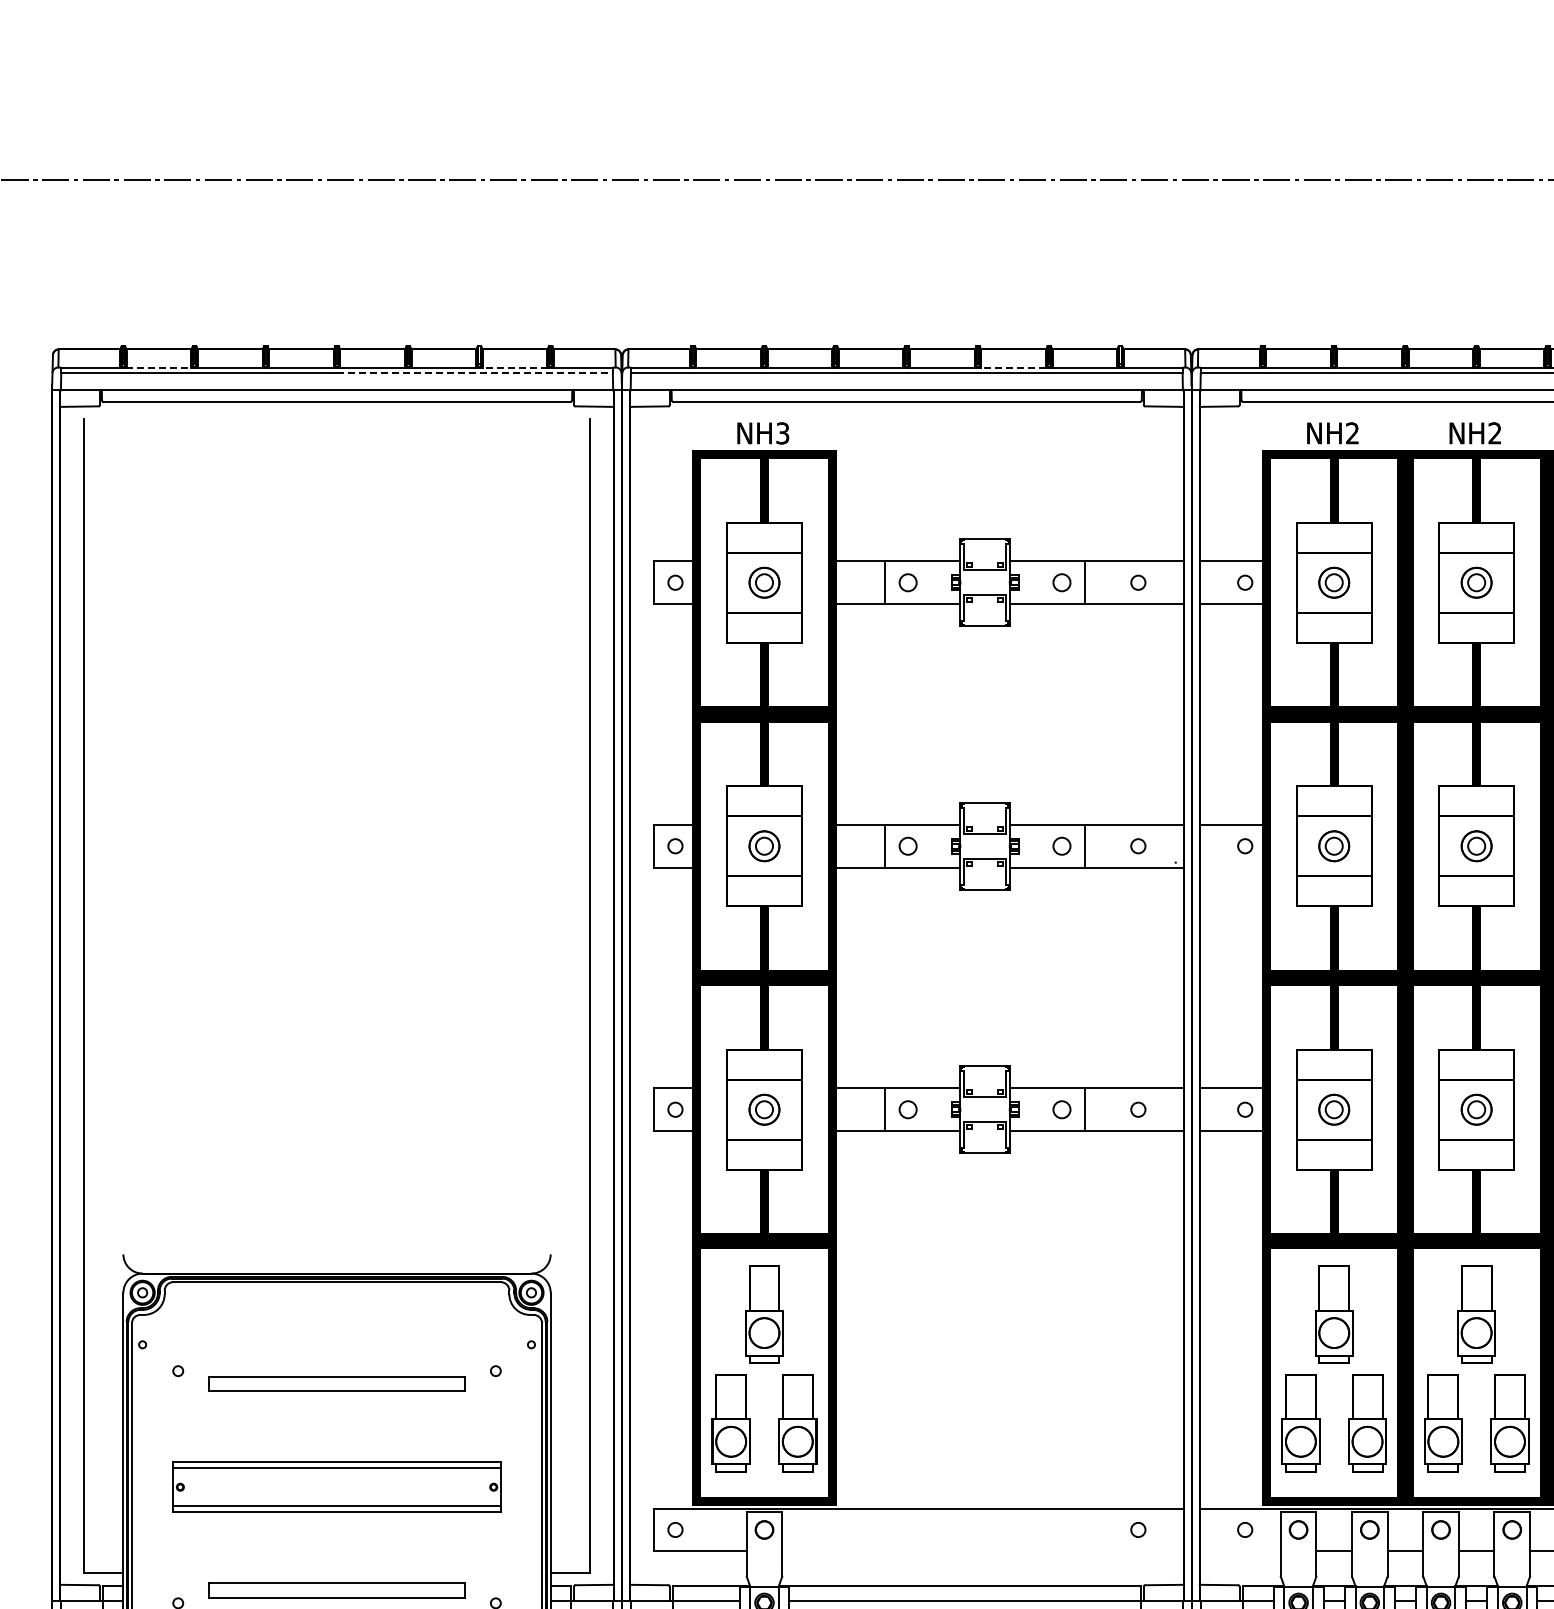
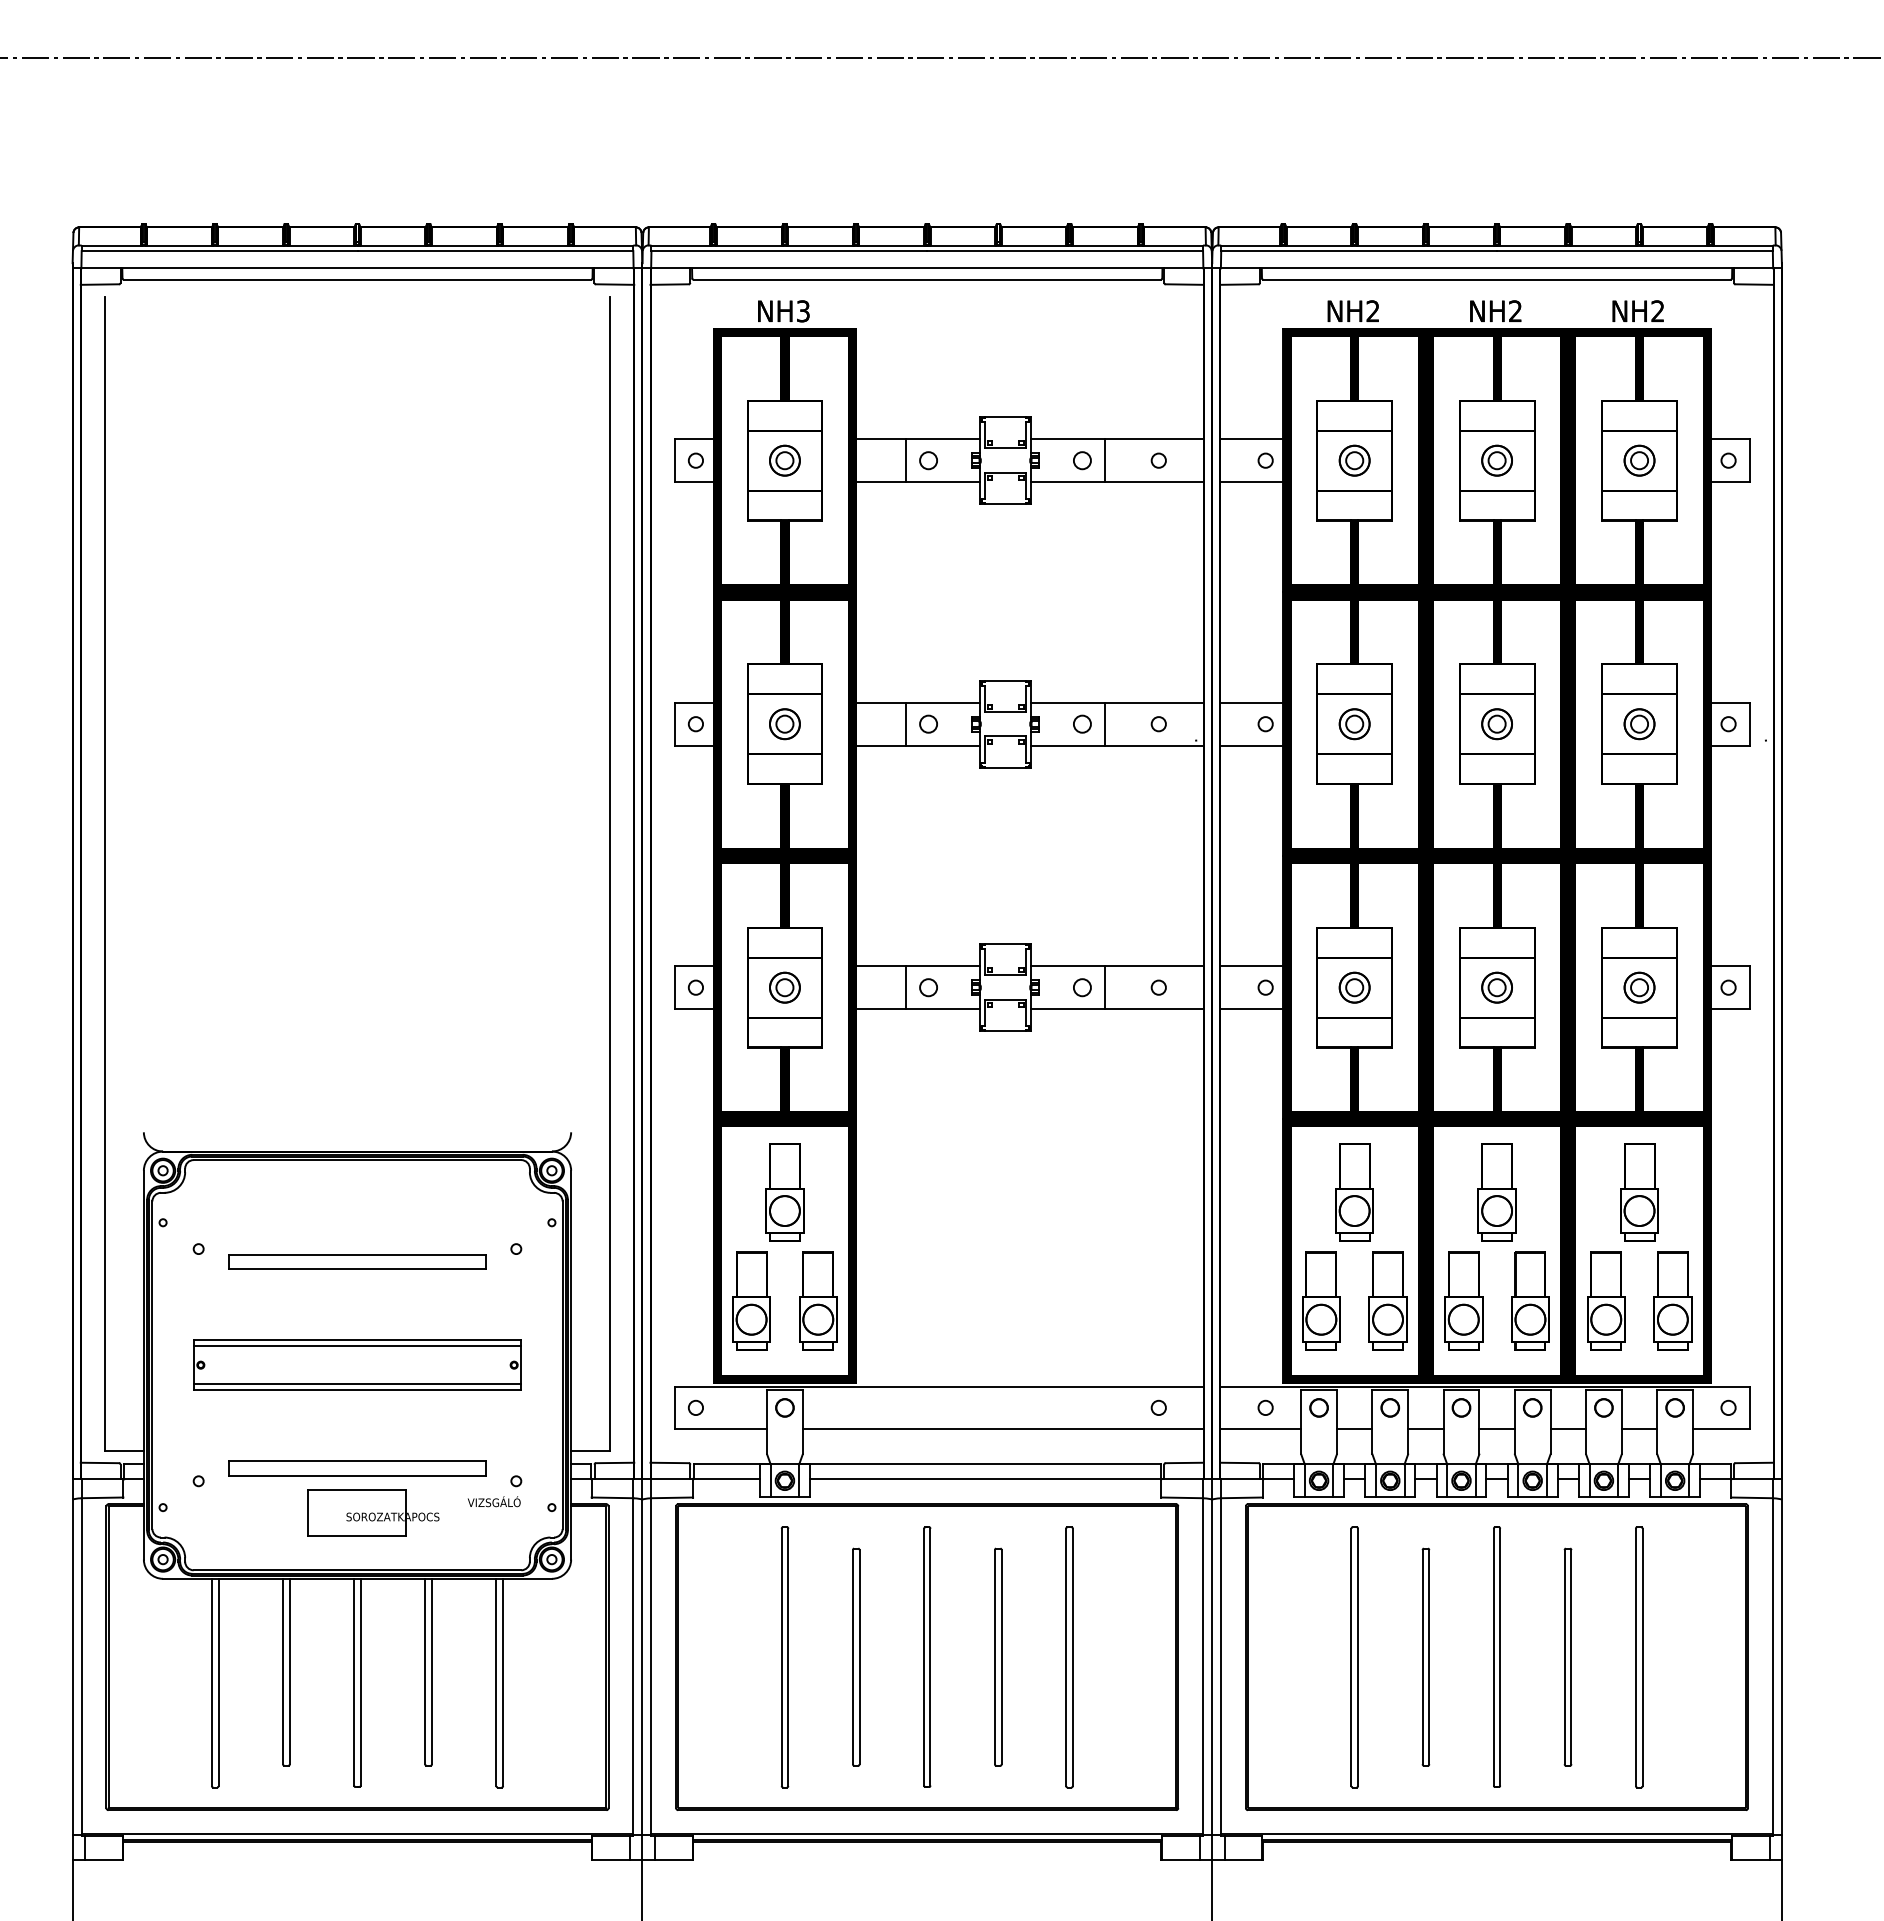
line: (159, 367) -> (179, 245), dashed -> solid
line: (515, 367) -> (535, 245), dashed -> solid
line: (1014, 367) -> (1034, 245), dashed -> solid
line: (475, 373) -> (495, 251), dashed -> solid
line: (1231, 867) -> (1251, 745), added
line: (982, 1551) -> (1002, 1429), added
line: (1240, 1551) -> (1260, 1429), added

